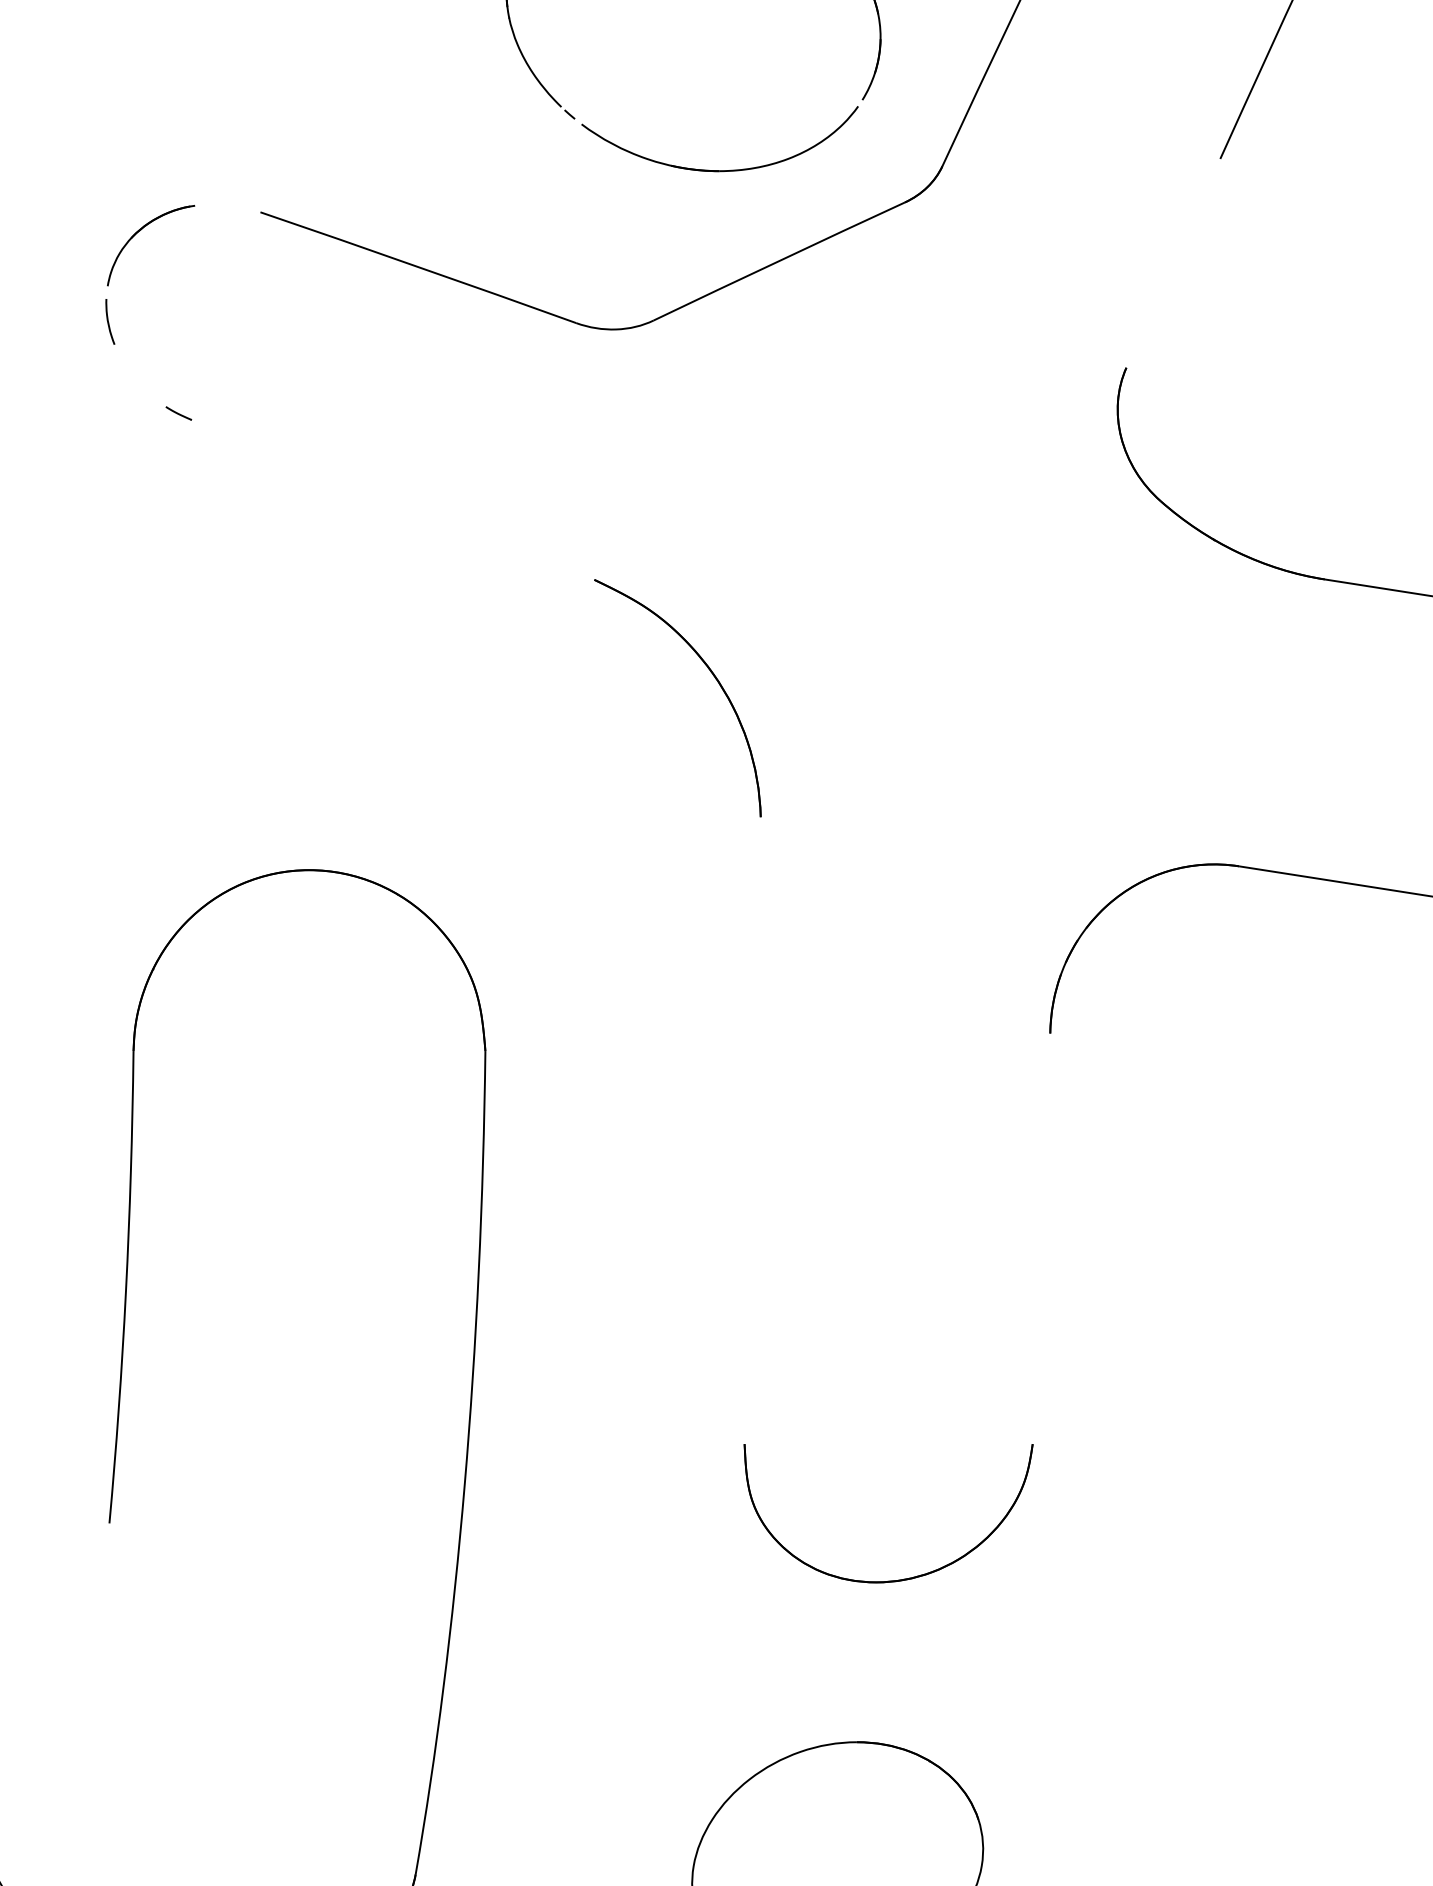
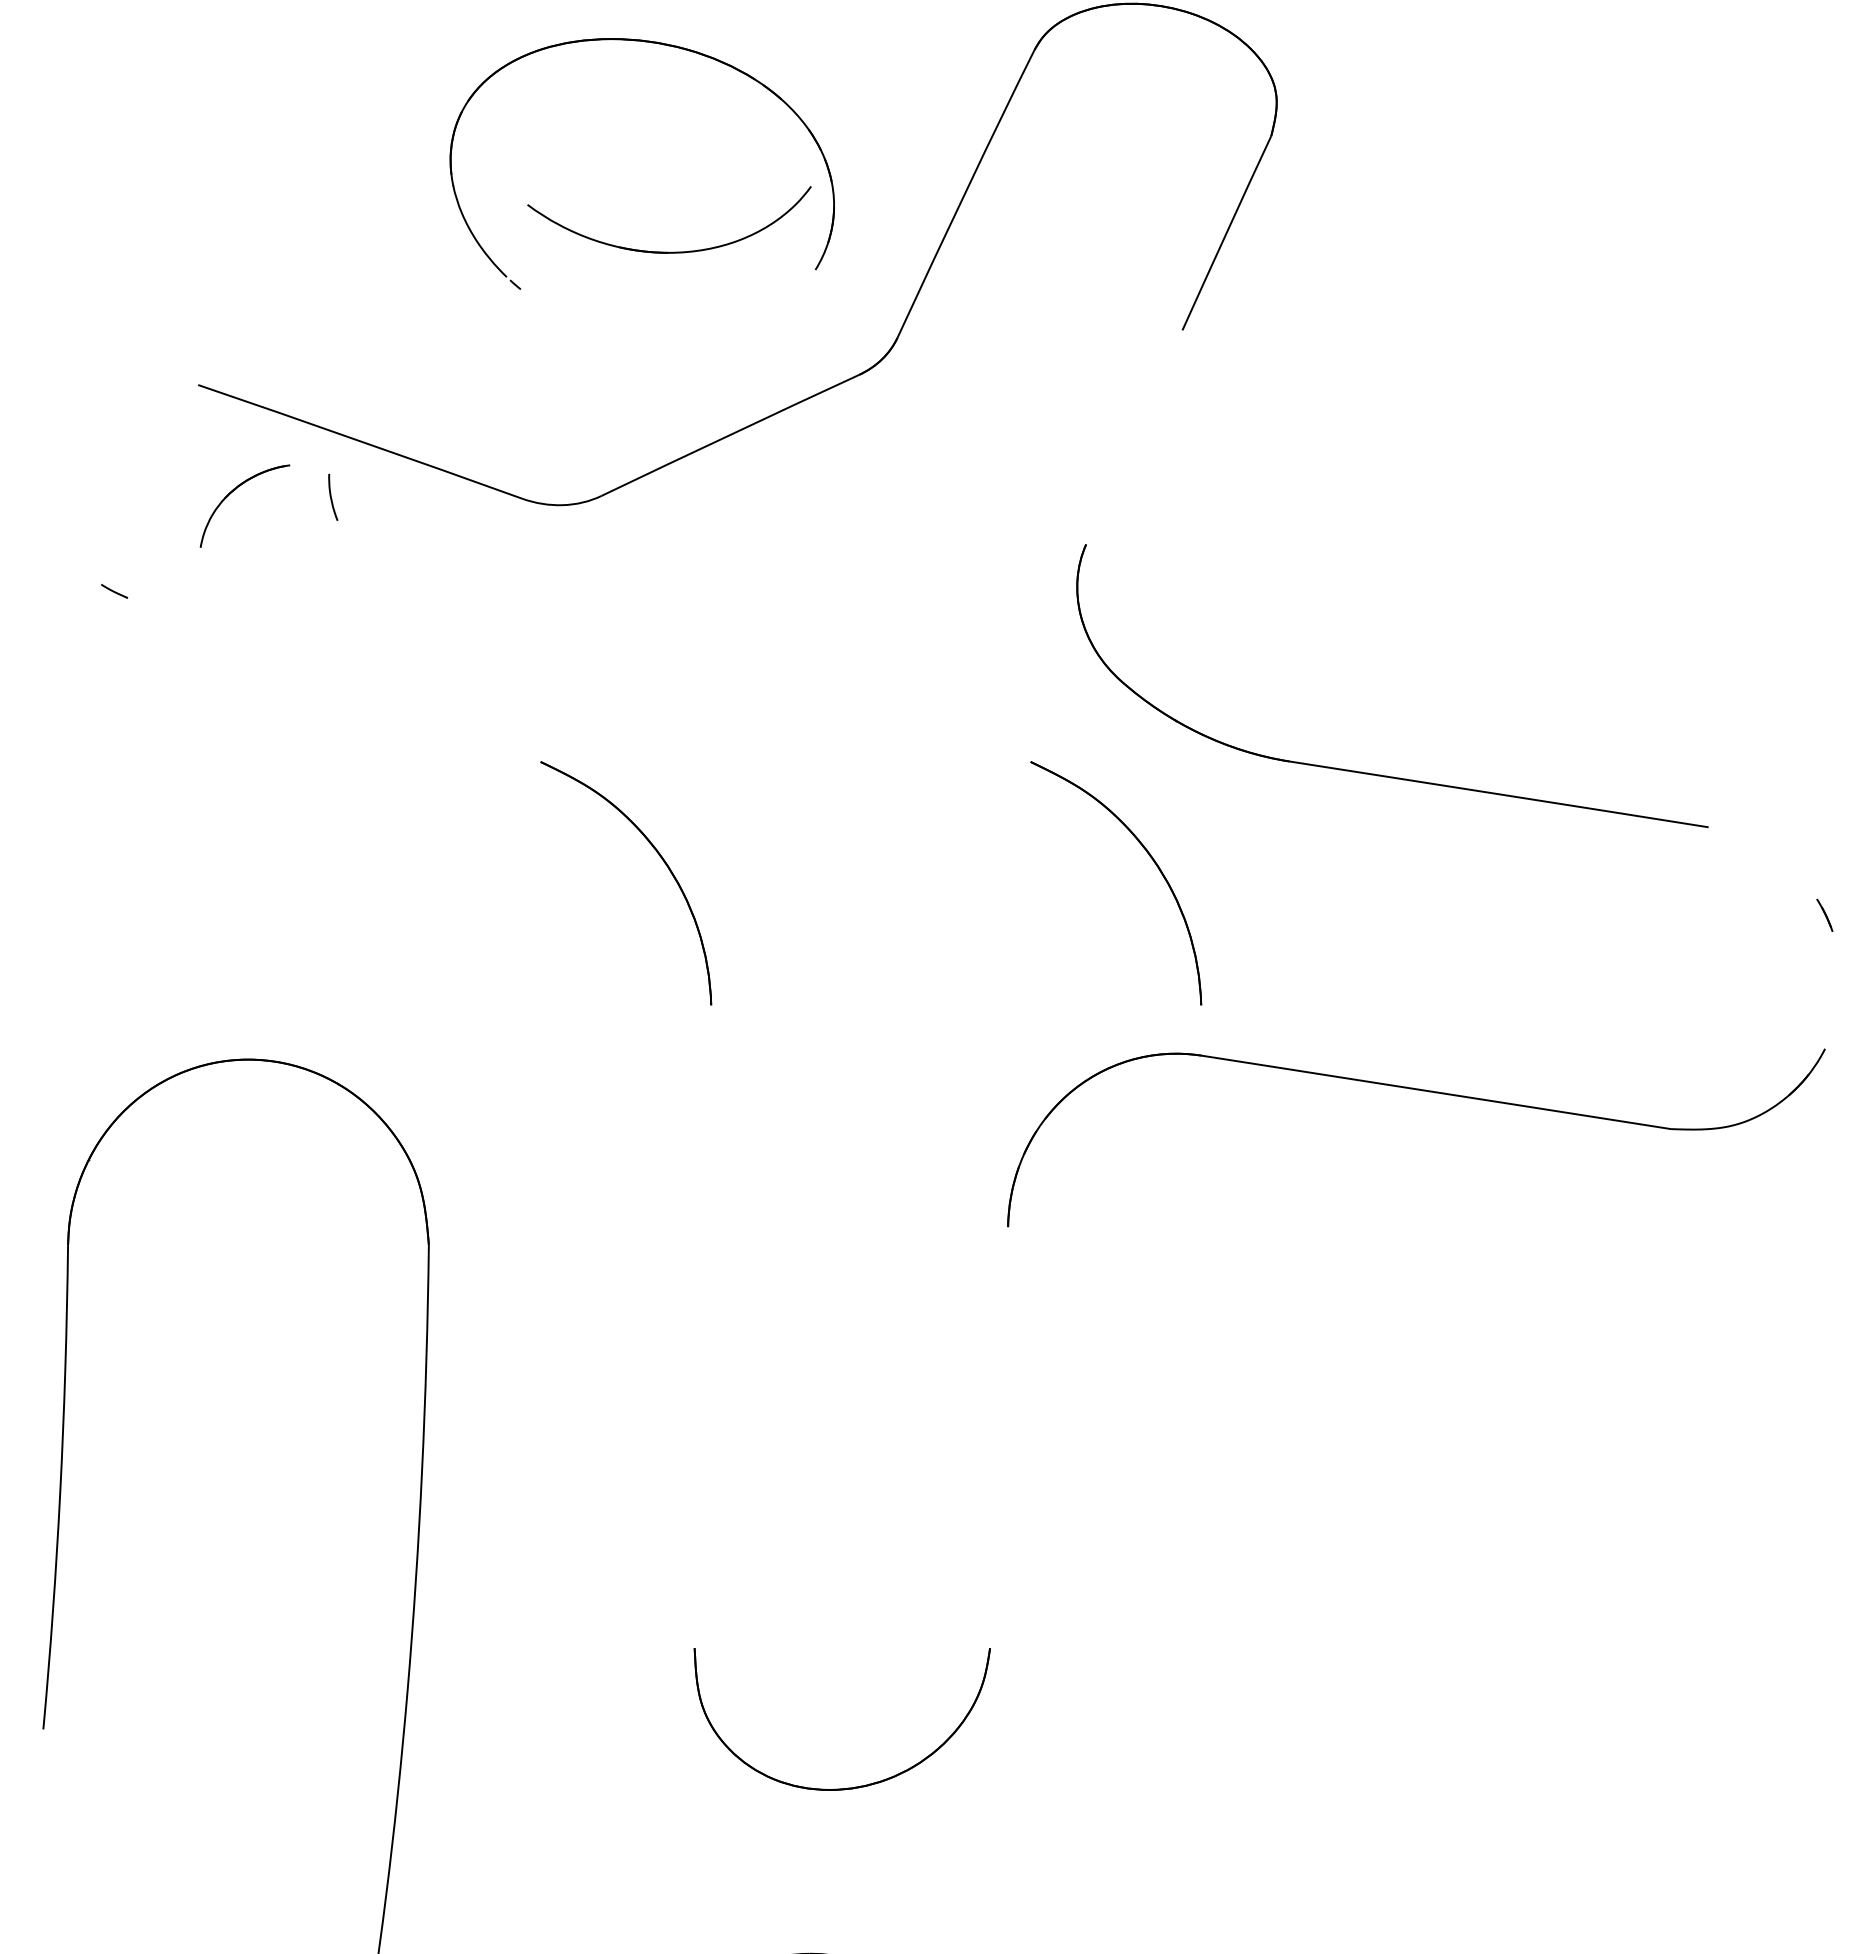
part: (719, 169) -> (668, 251), moved
part: (141, 230) -> (235, 490), moved
curve: (108, 321) -> (331, 496), moved
part: (1190, 675) -> (1151, 859), added

